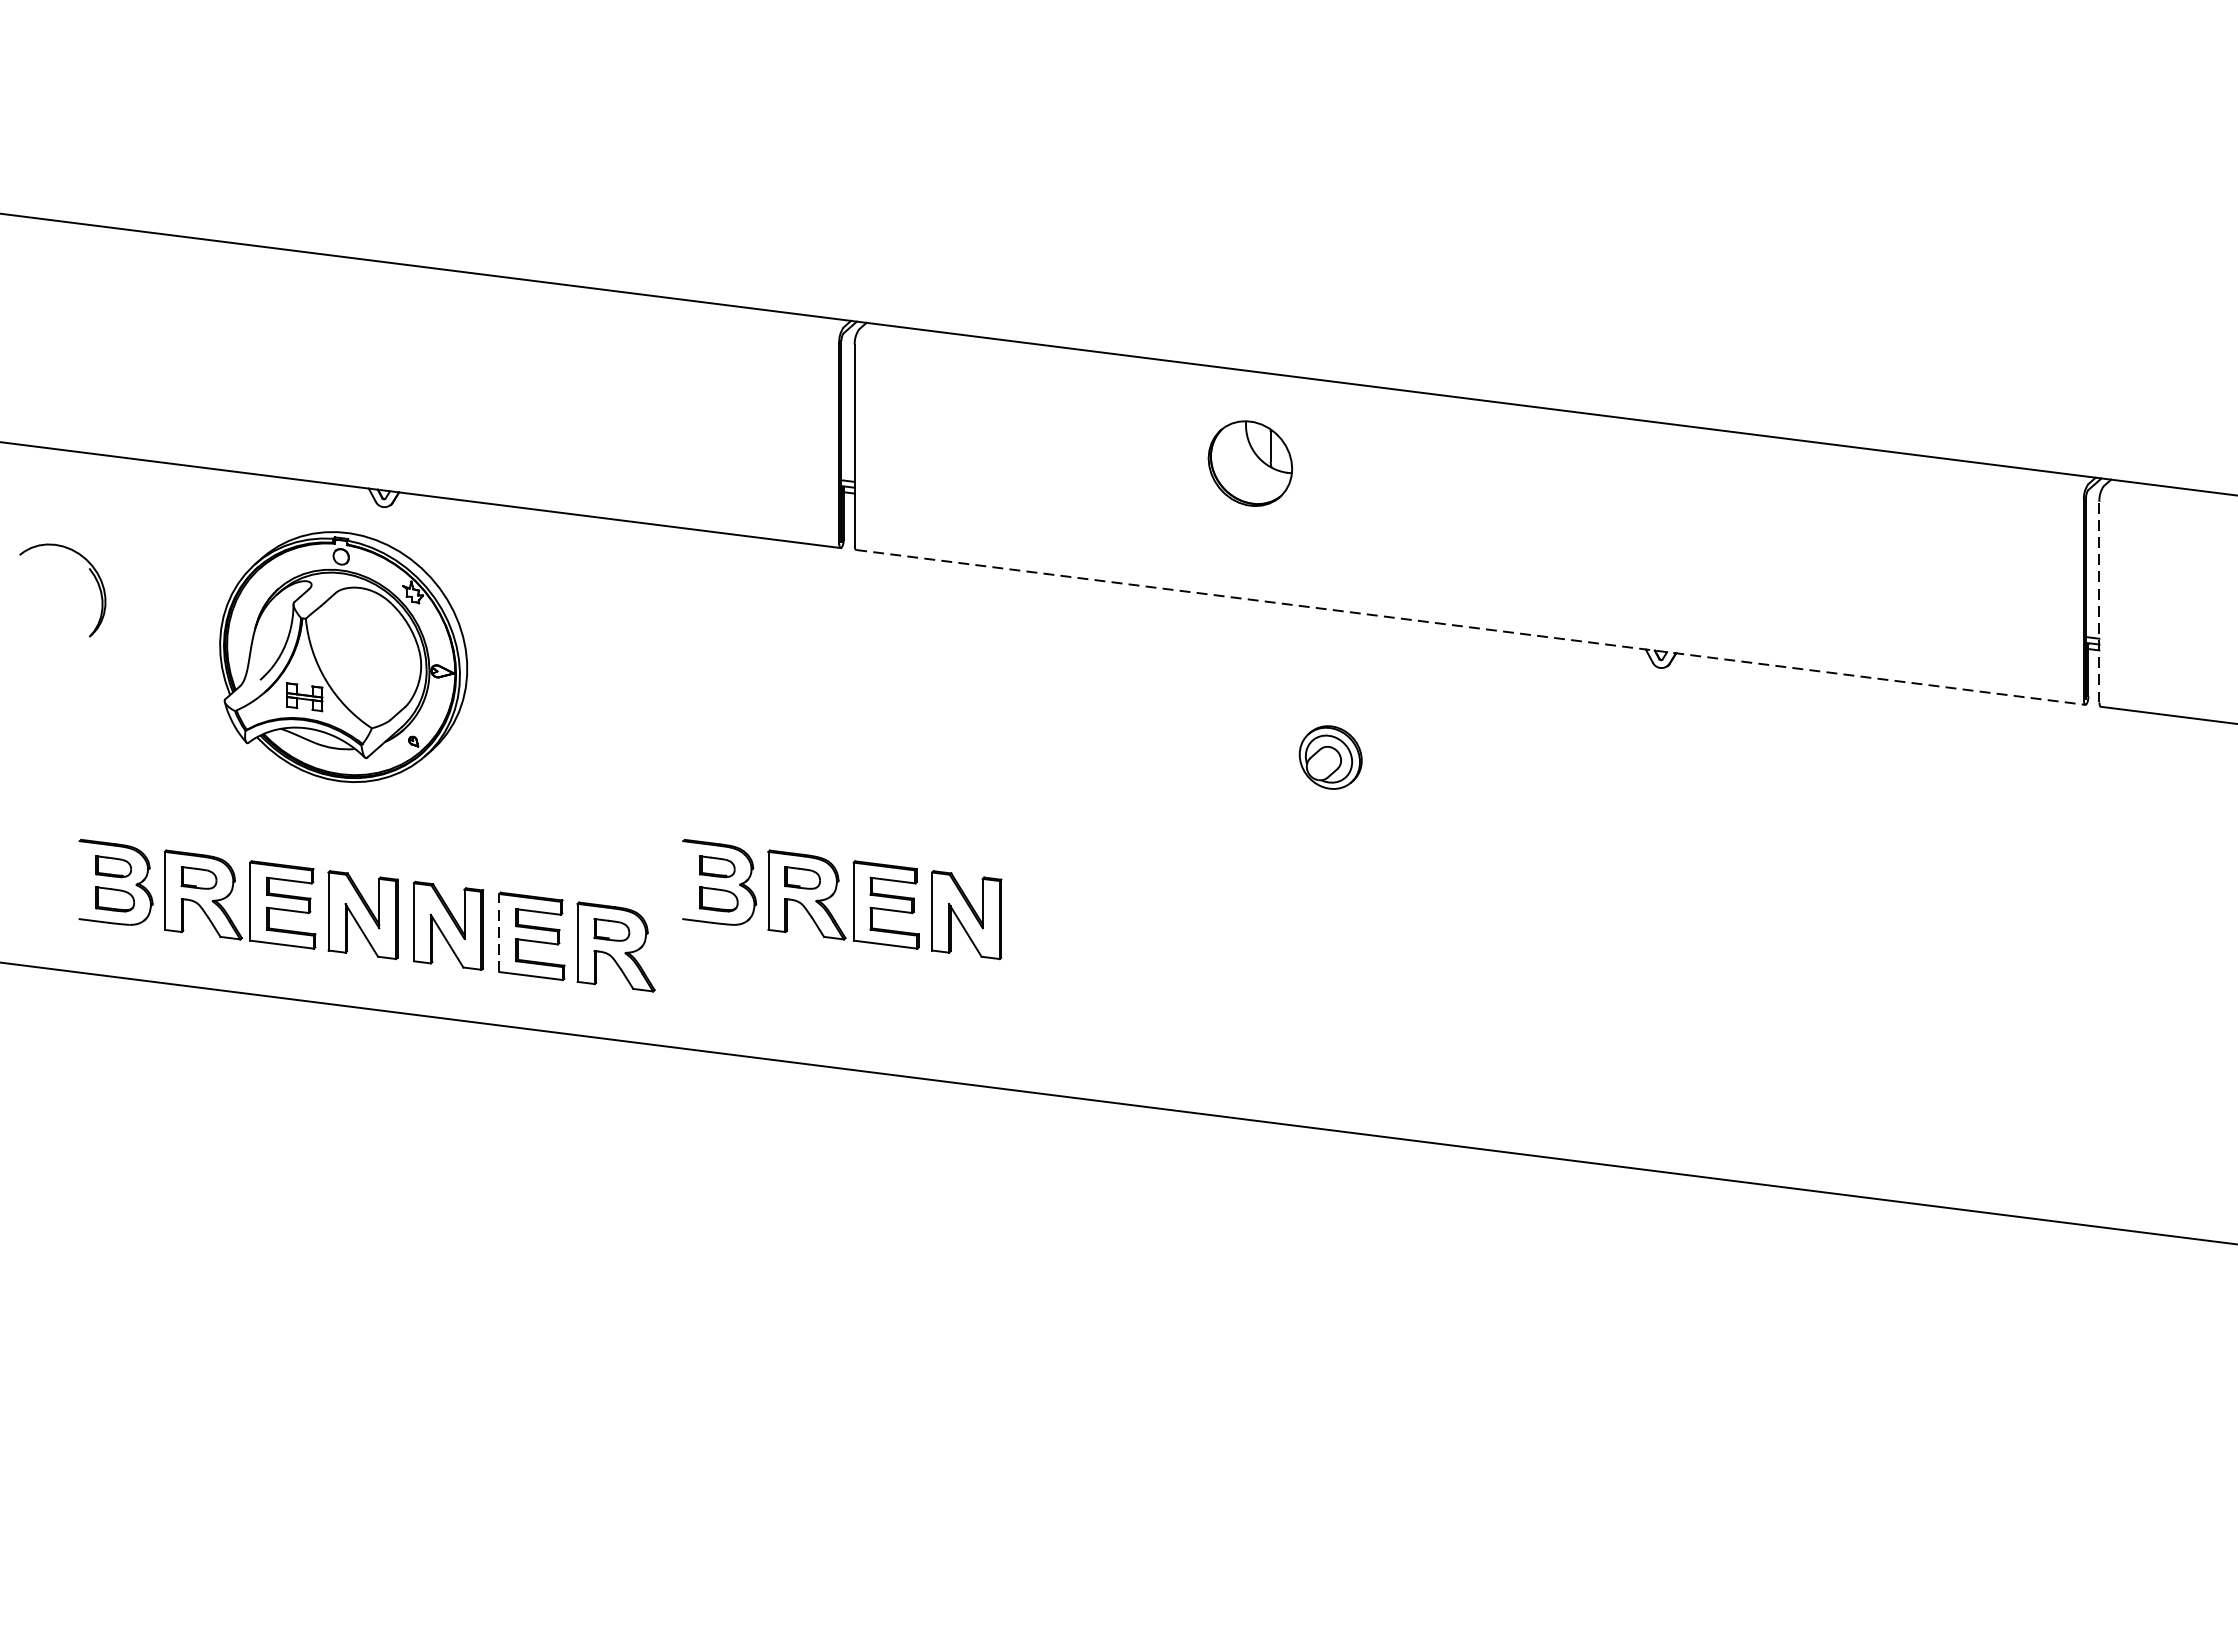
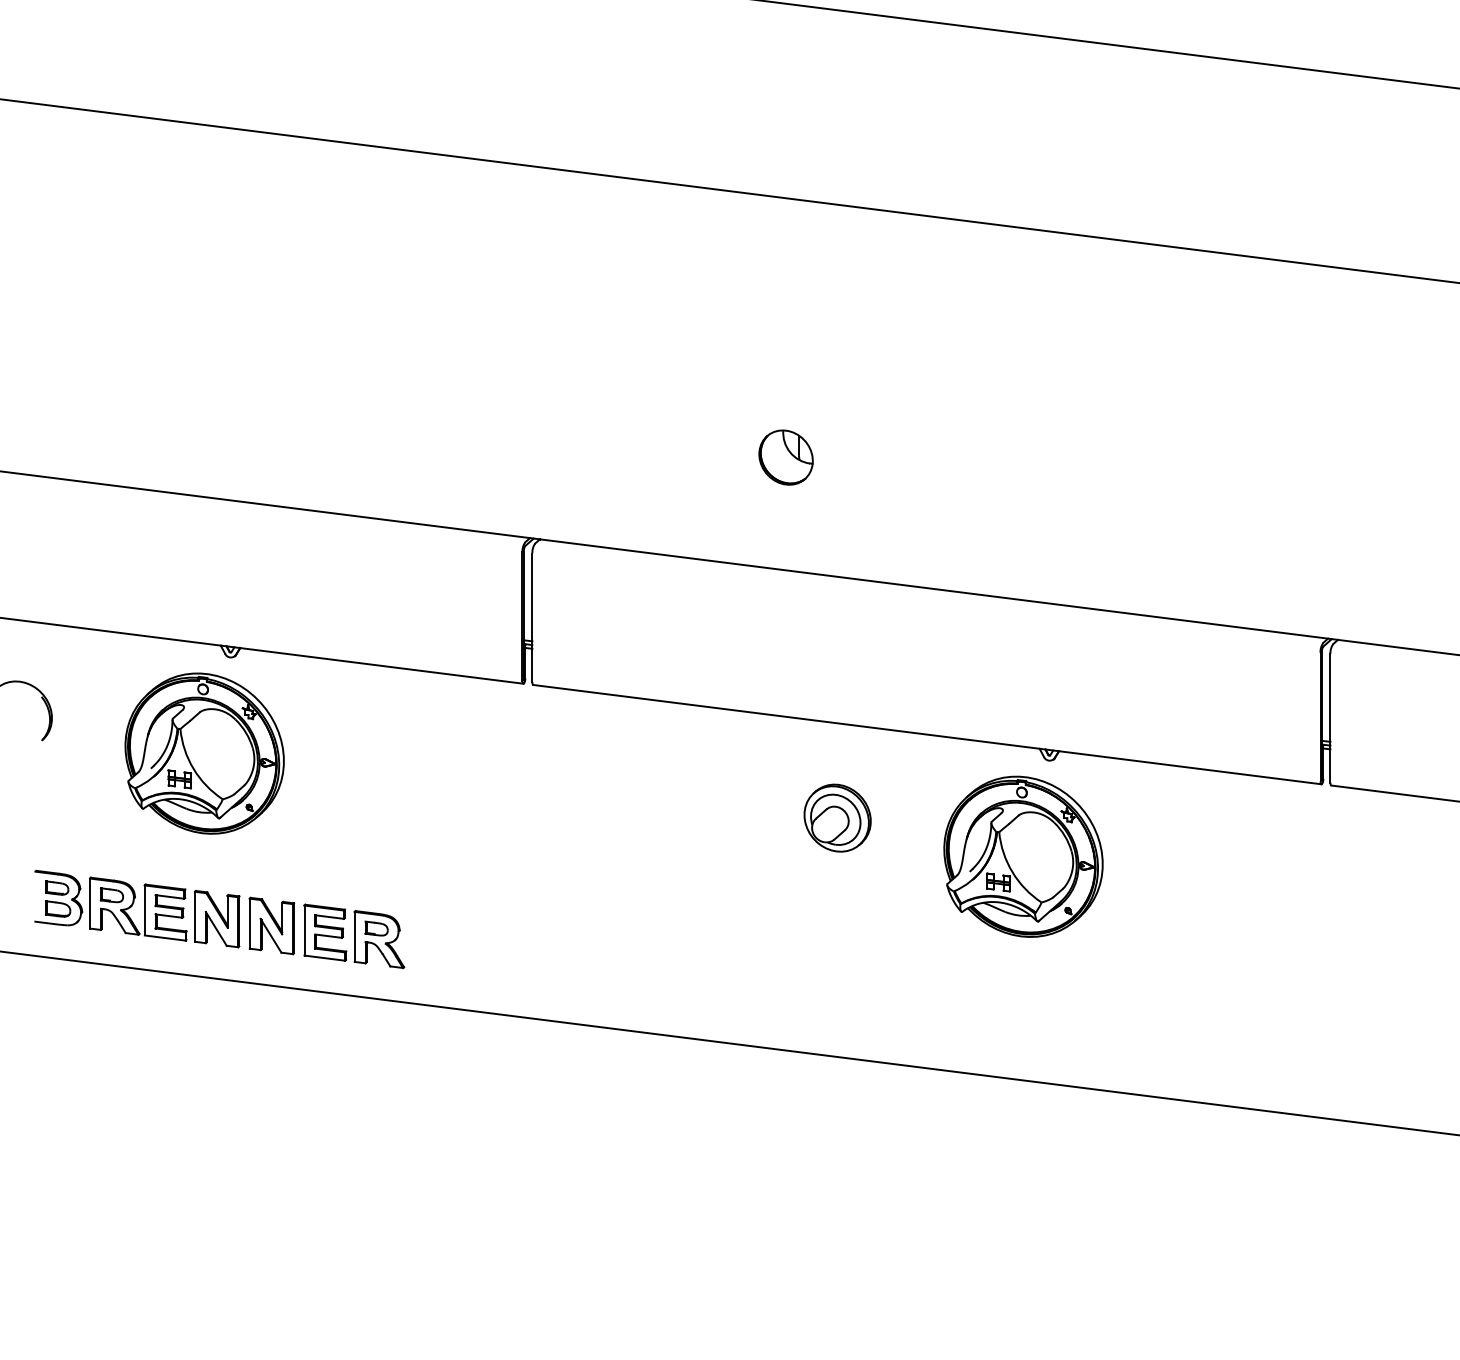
part: (1249, 463) -> (785, 457), moved
line: (2099, 600) -> (1330, 717), dashed -> solid
line: (1470, 627) -> (927, 734), dashed -> solid
part: (1330, 756) -> (837, 817), size x1.67
part: (1620, 817) -> (1023, 856), added
part: (842, 900) -> (524, 909), removed
line: (499, 932) -> (304, 930), dashed -> solid

